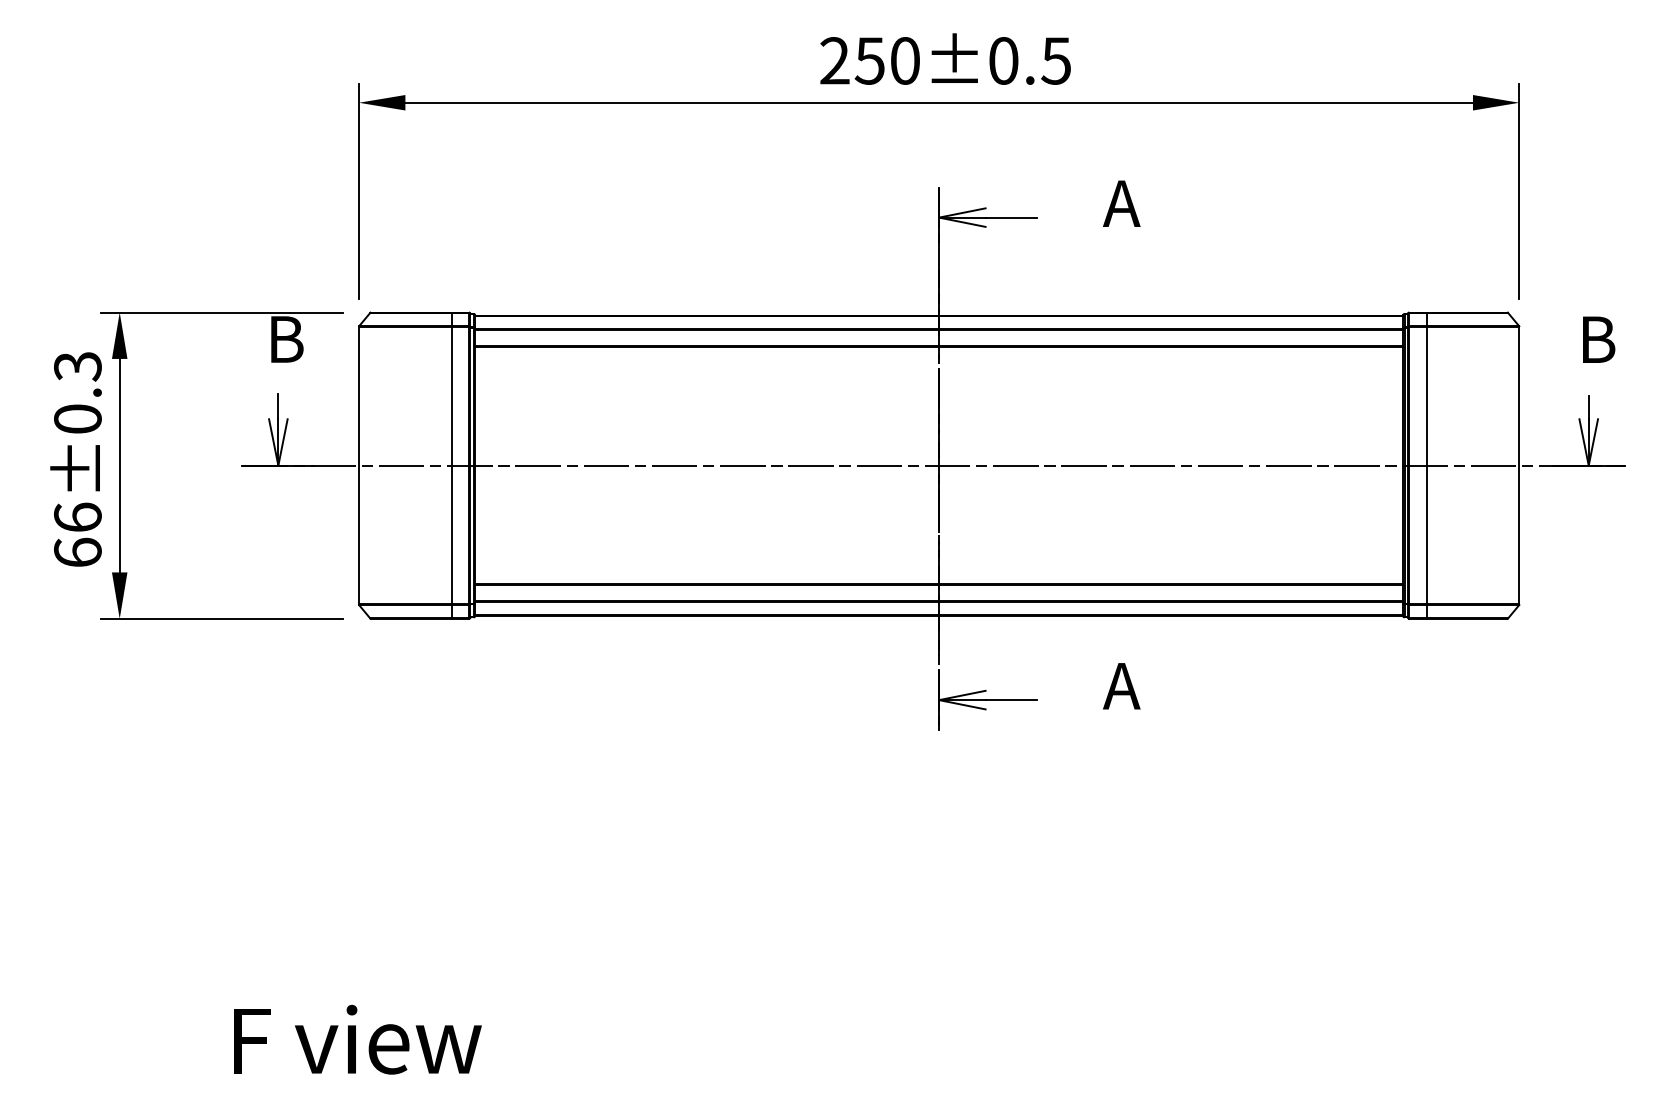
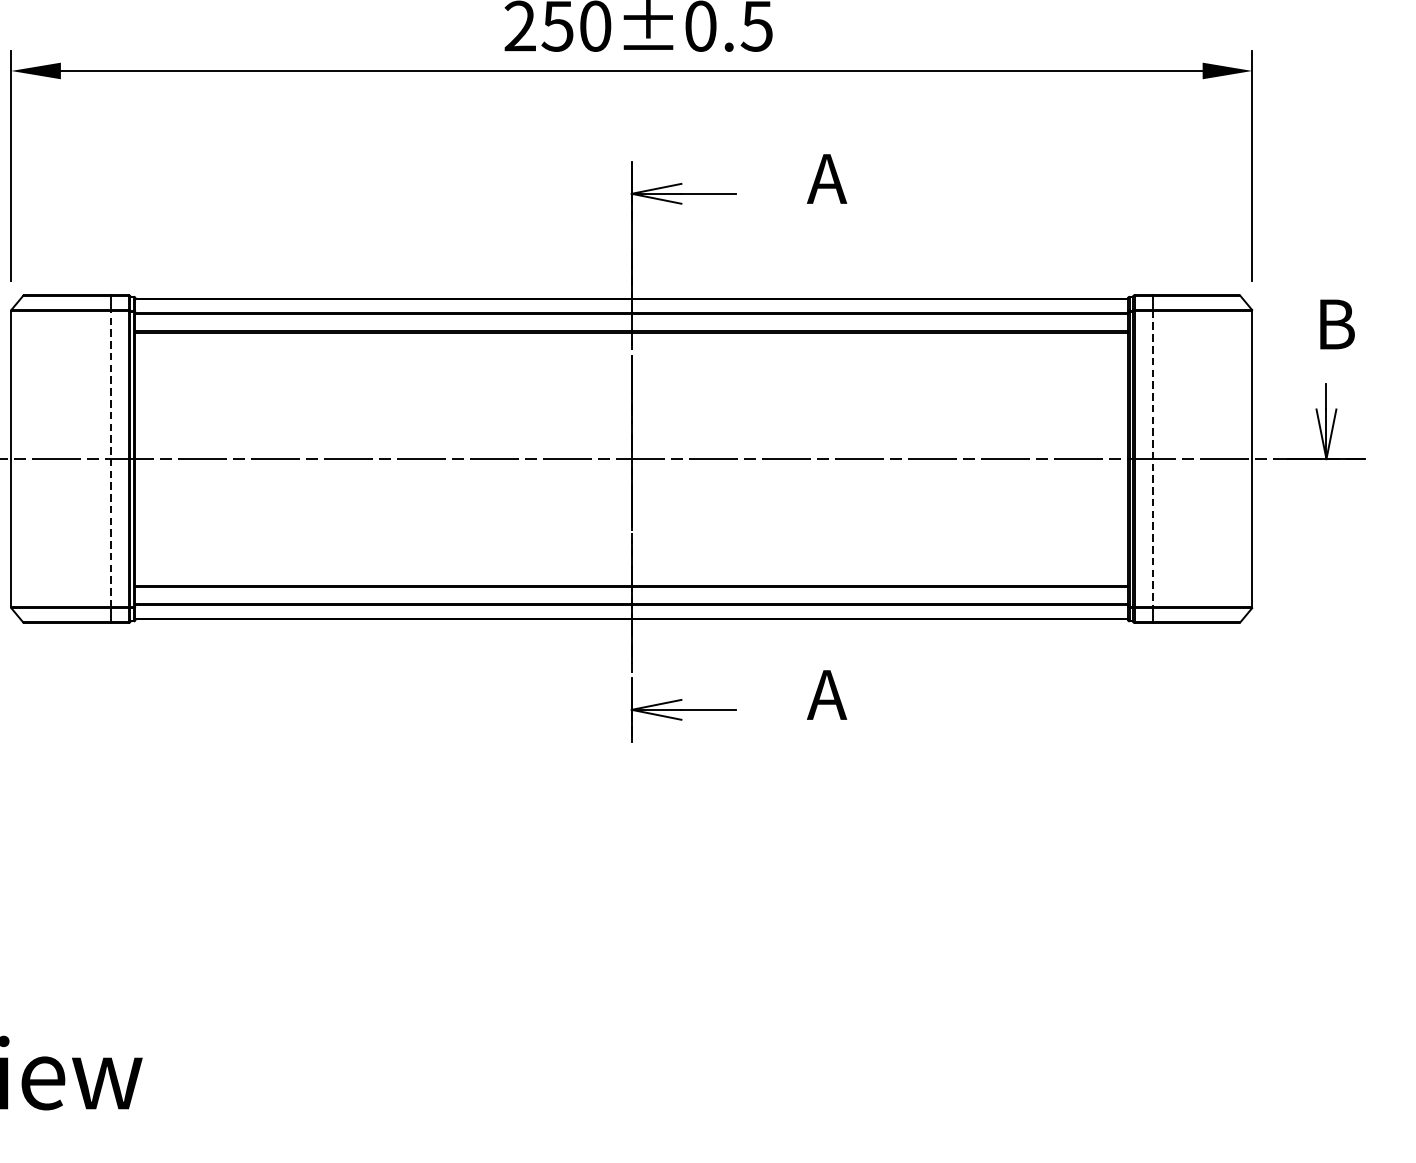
line: (451, 465) -> (110, 458), solid -> dashed
line: (1426, 465) -> (1152, 458), solid -> dashed

